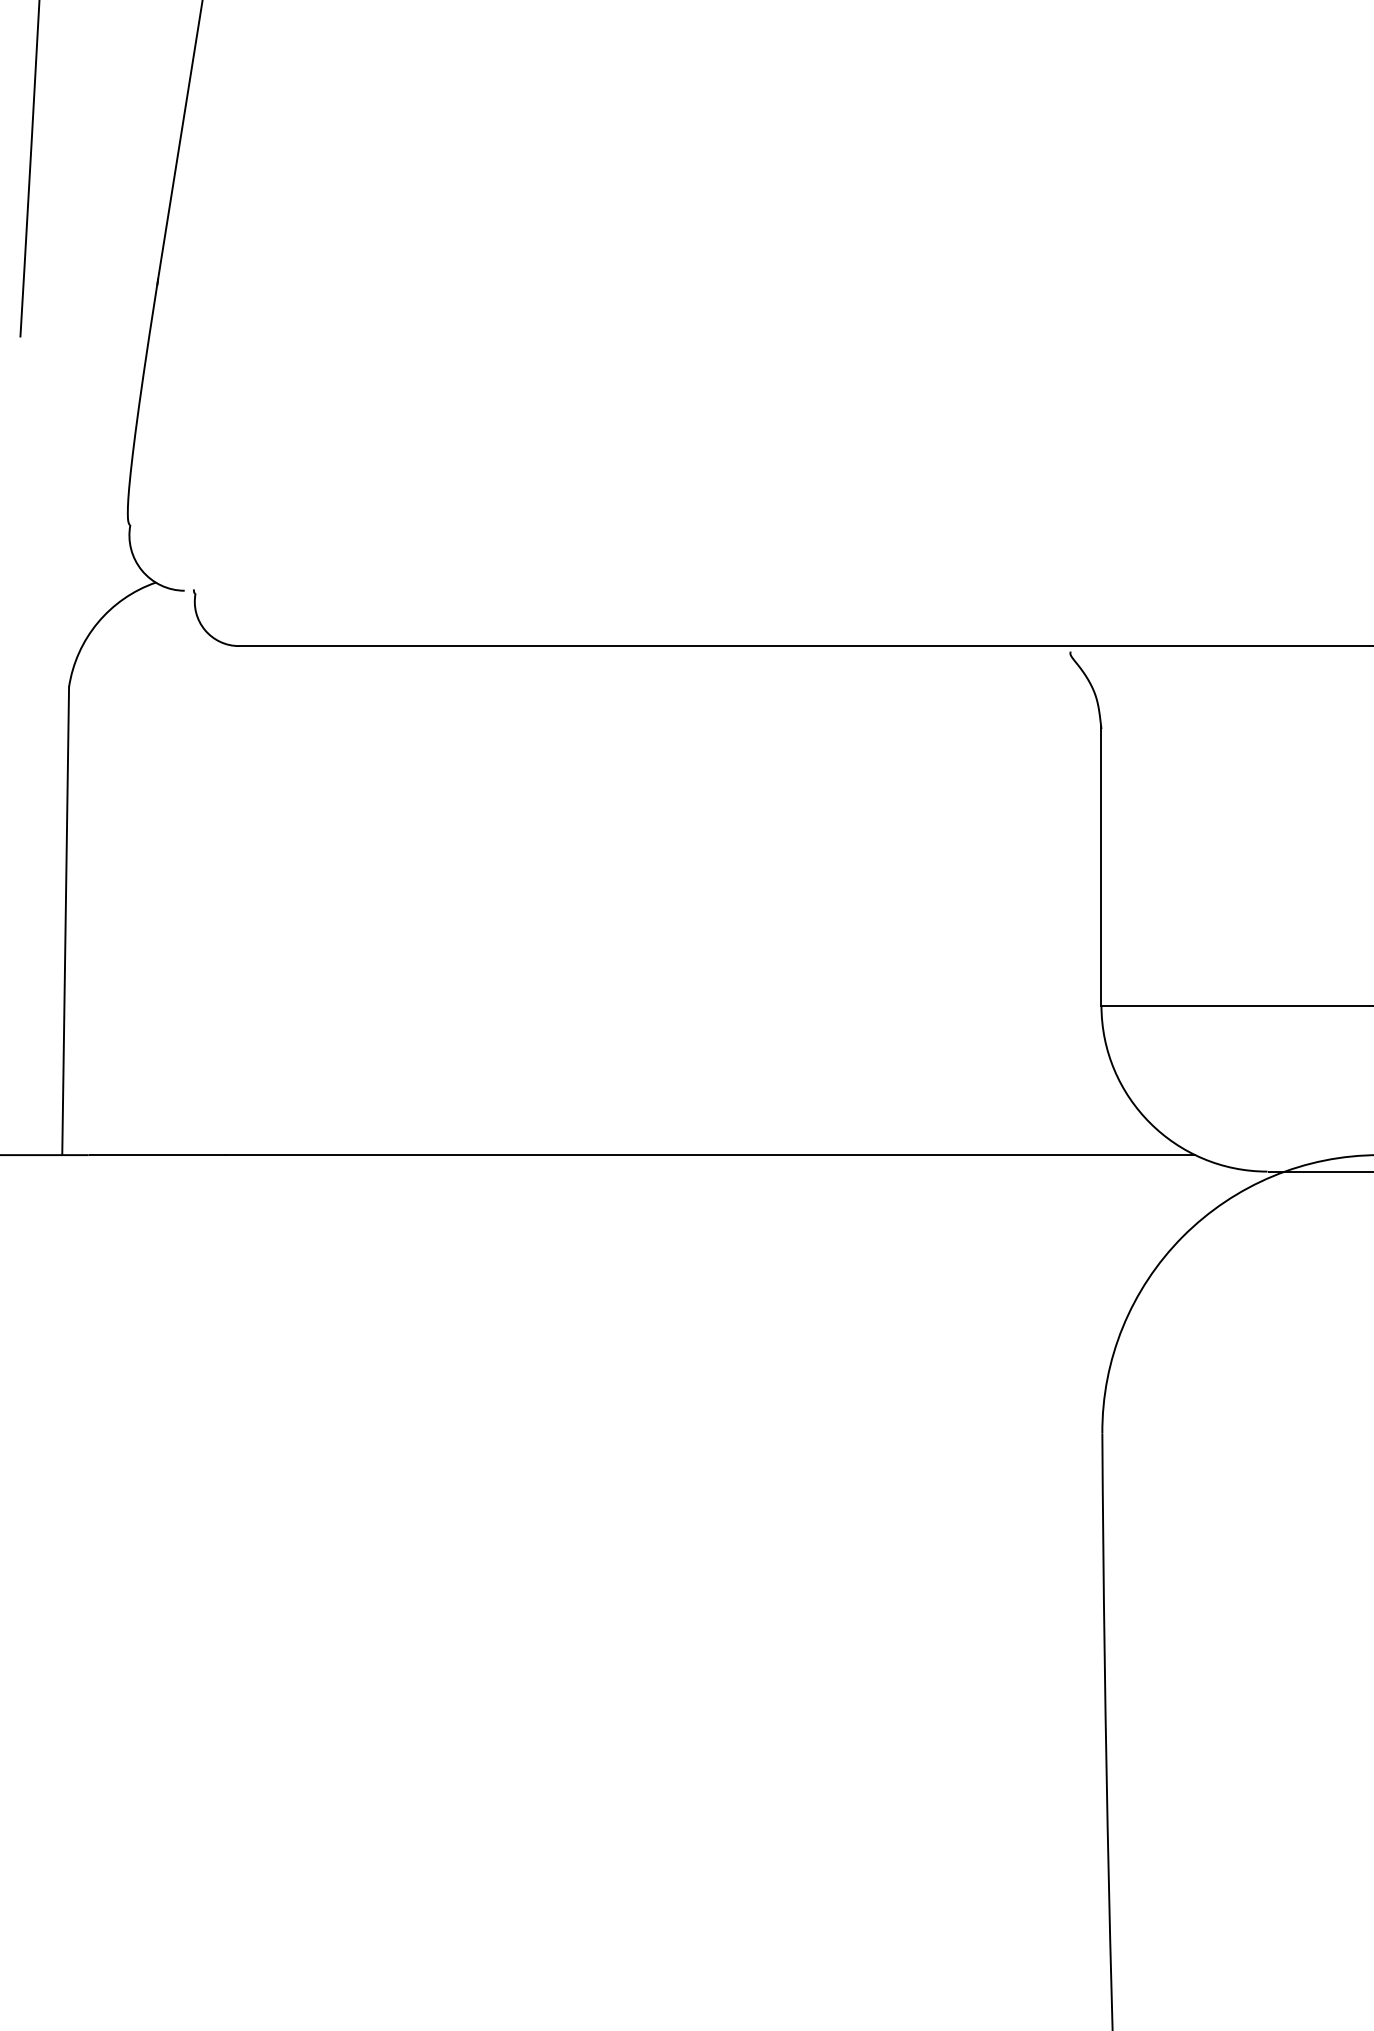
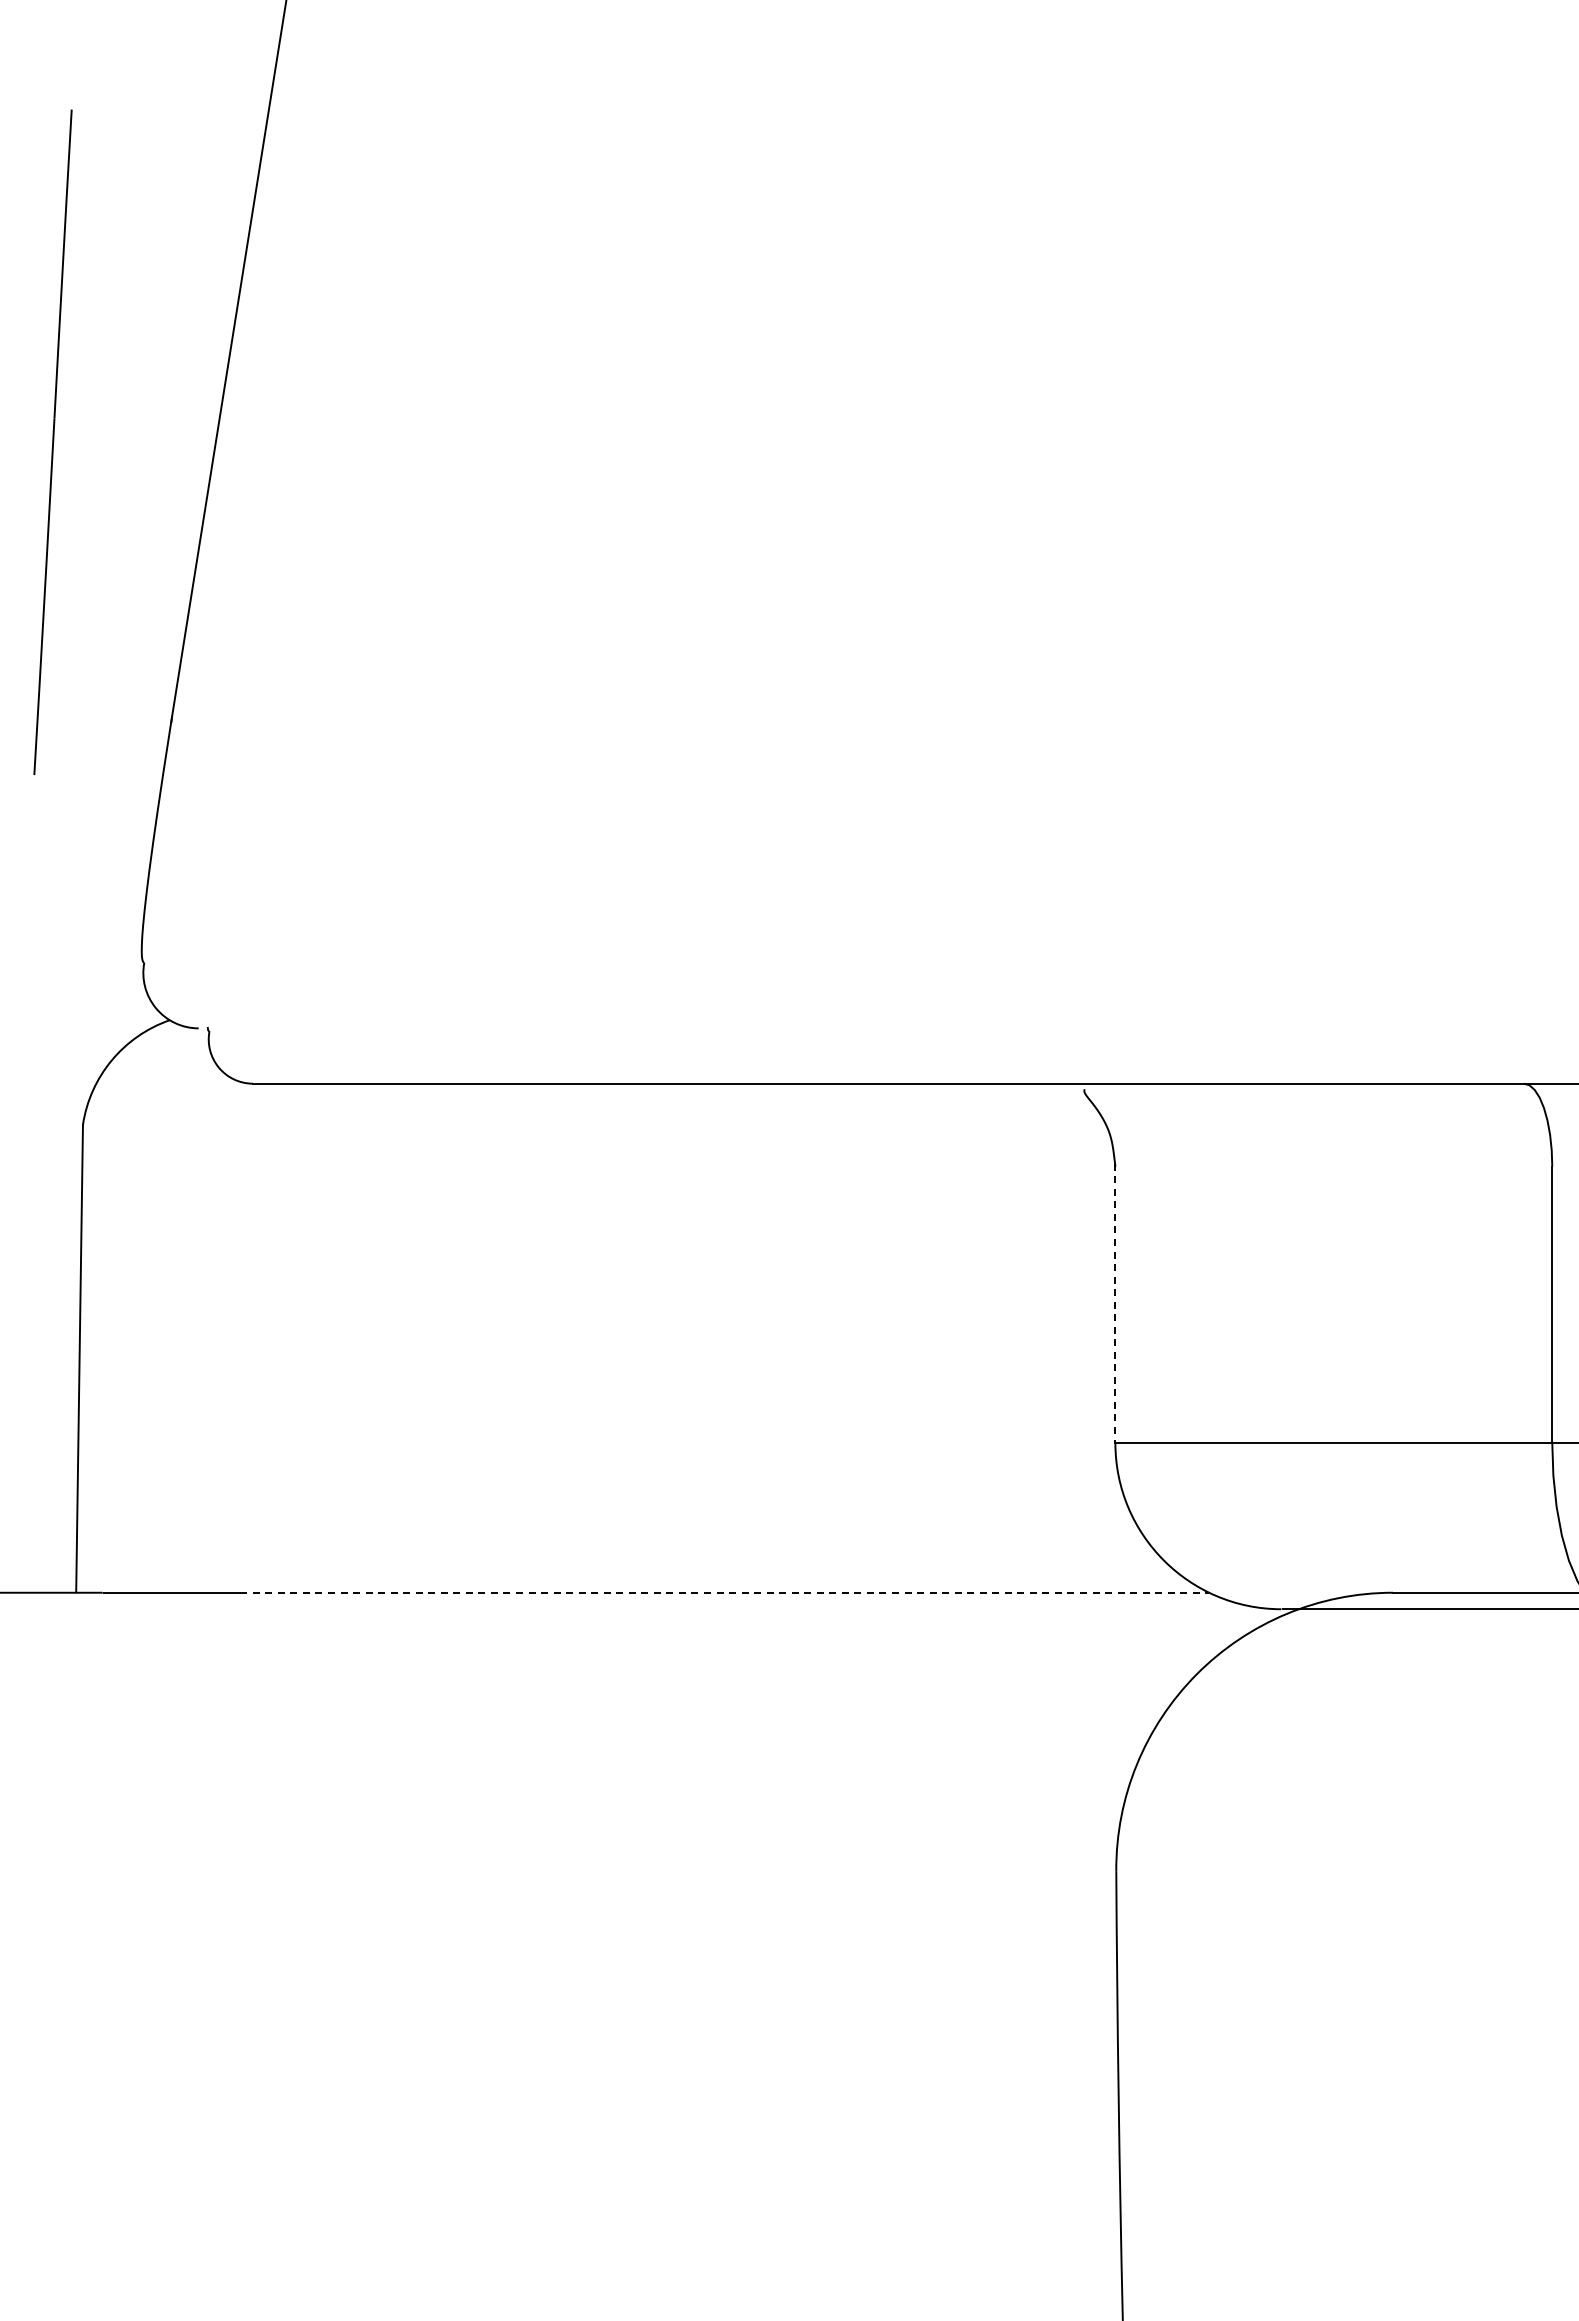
line: (1101, 865) -> (1115, 1303), solid -> dashed
line: (711, 1154) -> (725, 1592), solid -> dashed

